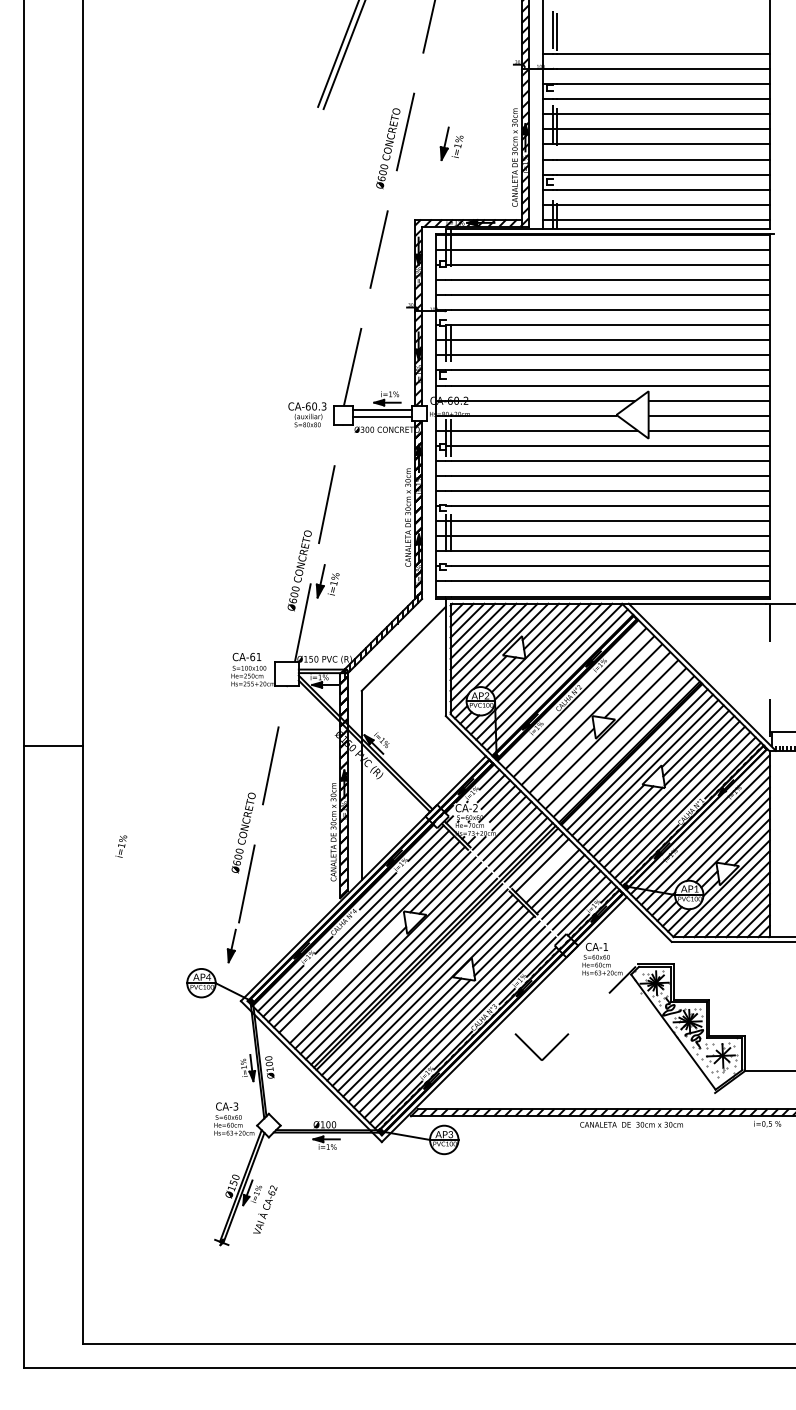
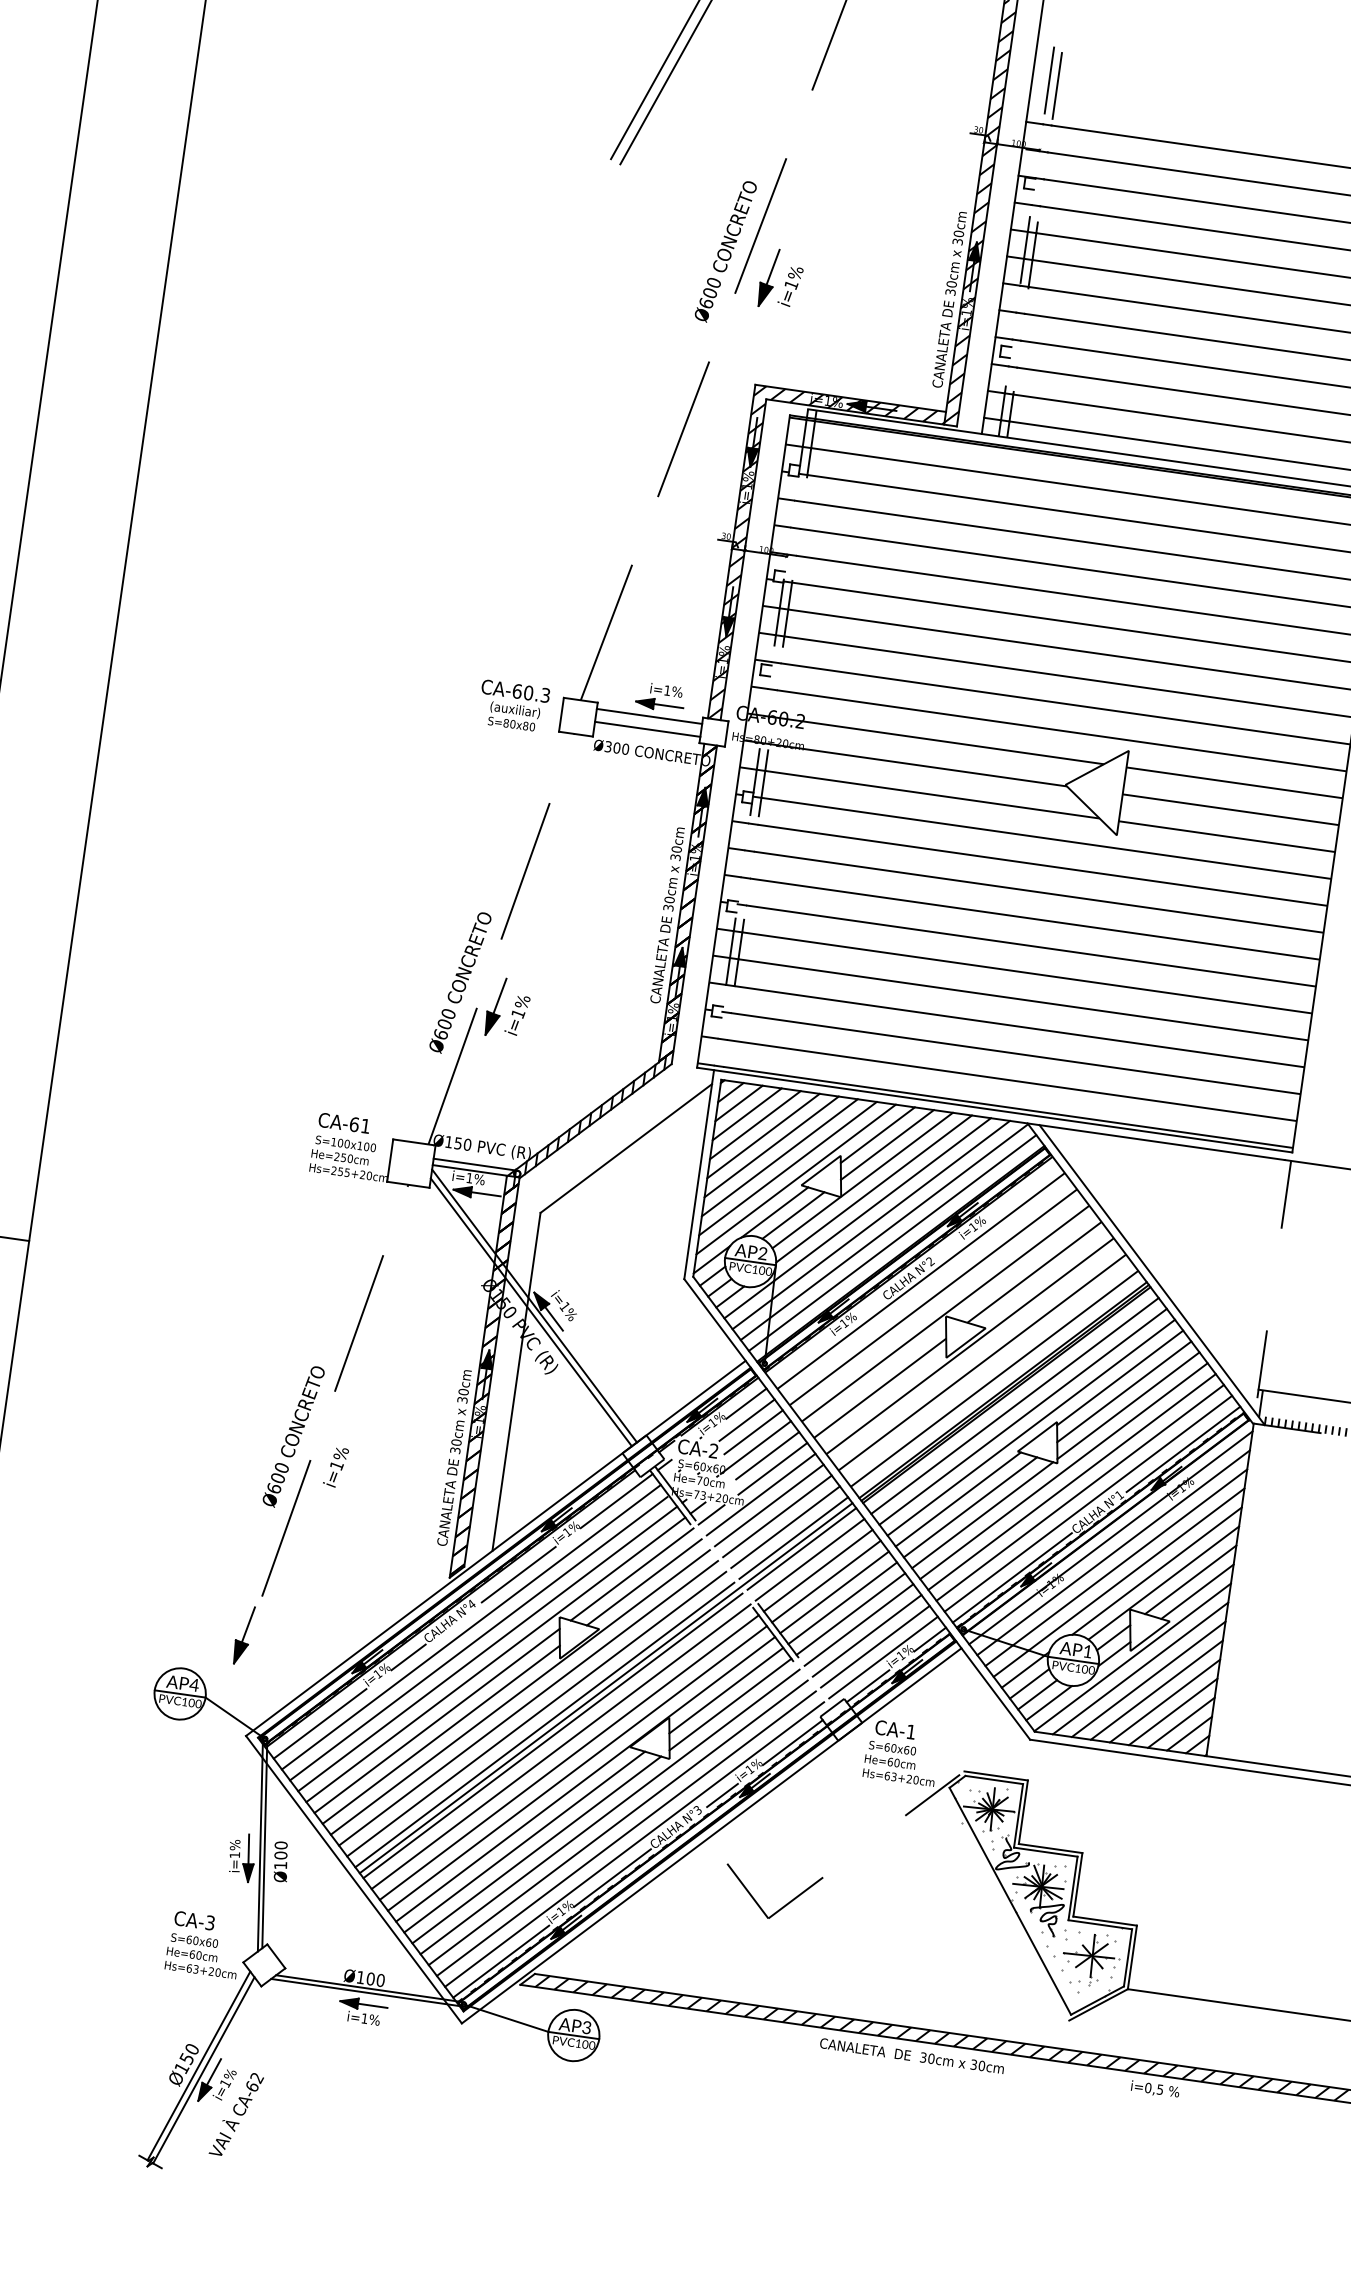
part: (451, 143) -> (780, 278), moved
text: (121, 846) -> (336, 1467), moved
line: (547, 870) -> (826, 1580), added
line: (344, 977) -> (436, 1720), added

